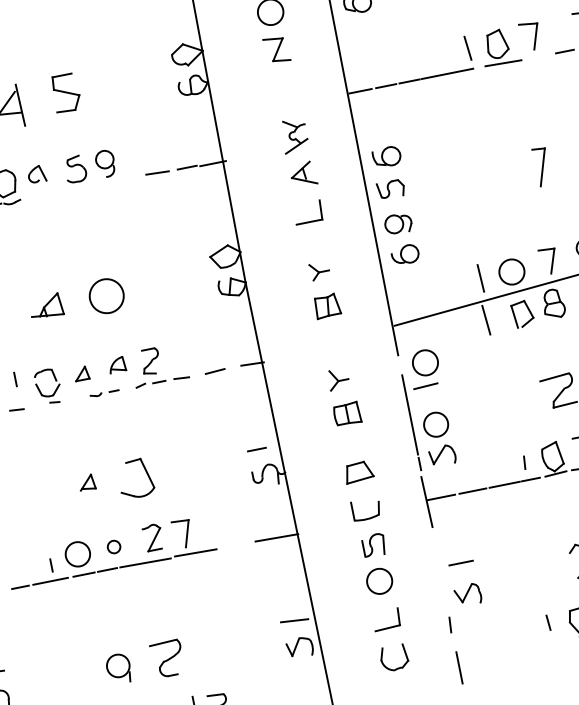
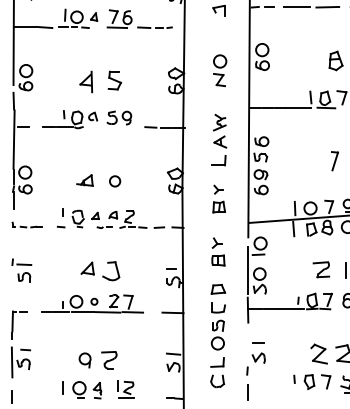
circle: (108, 296) -> (115, 181), size x0.62
part: (86, 482) -> (87, 268), size x1.67

